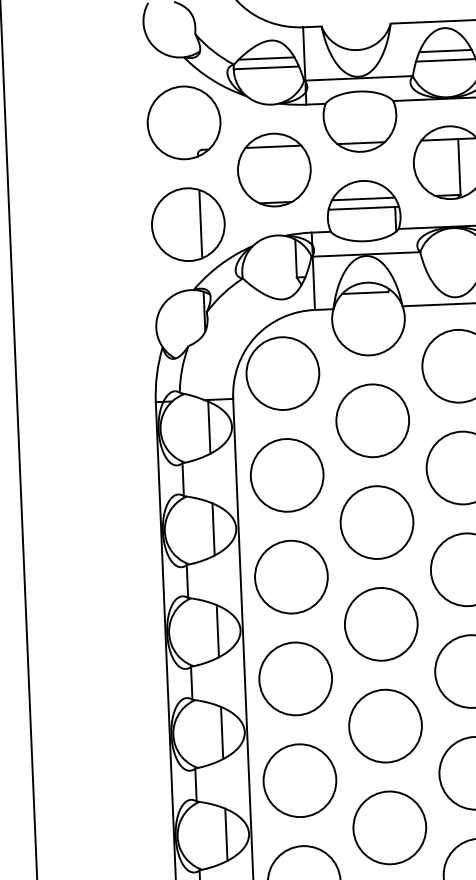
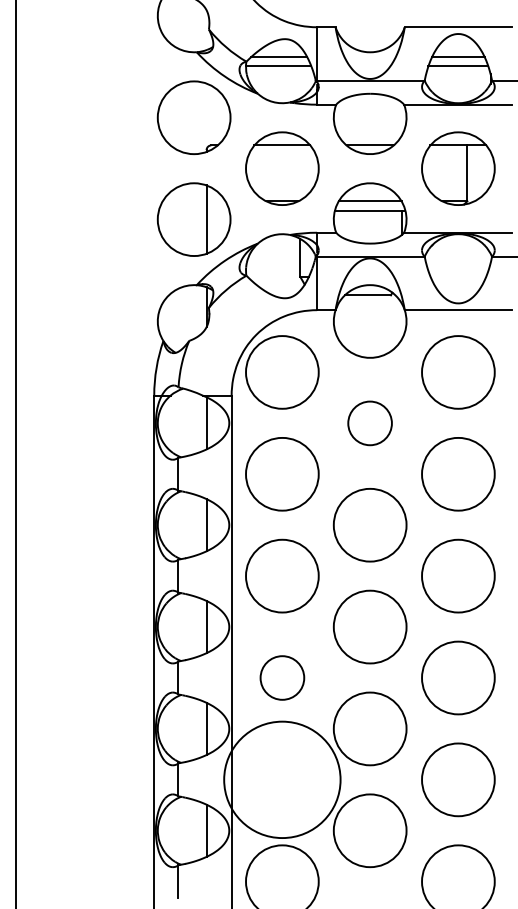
circle: (372, 420) -> (369, 423), size x0.6
circle: (295, 678) -> (282, 677), size x0.6
circle: (300, 780) -> (282, 779), size x1.6

